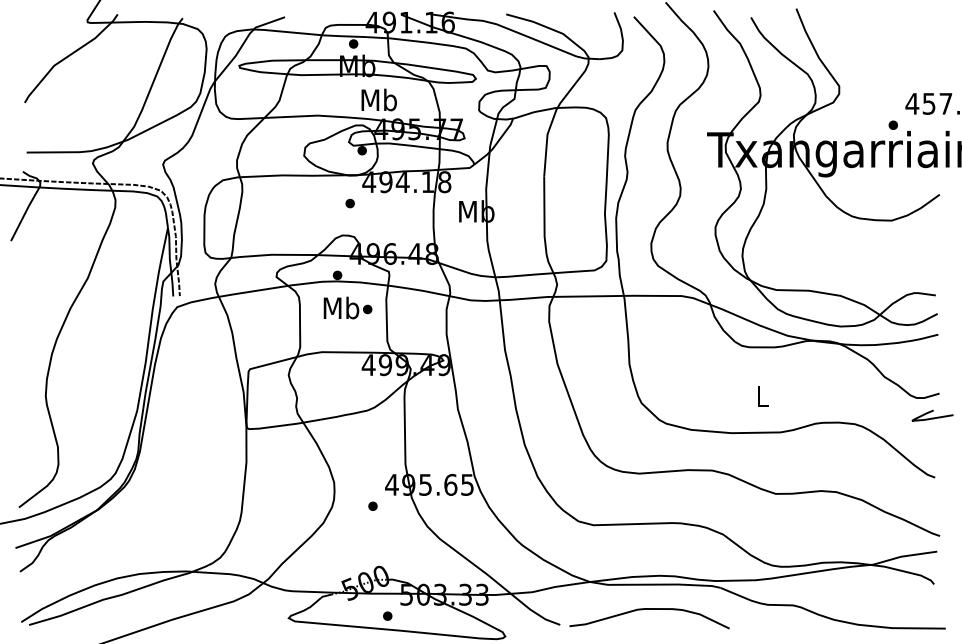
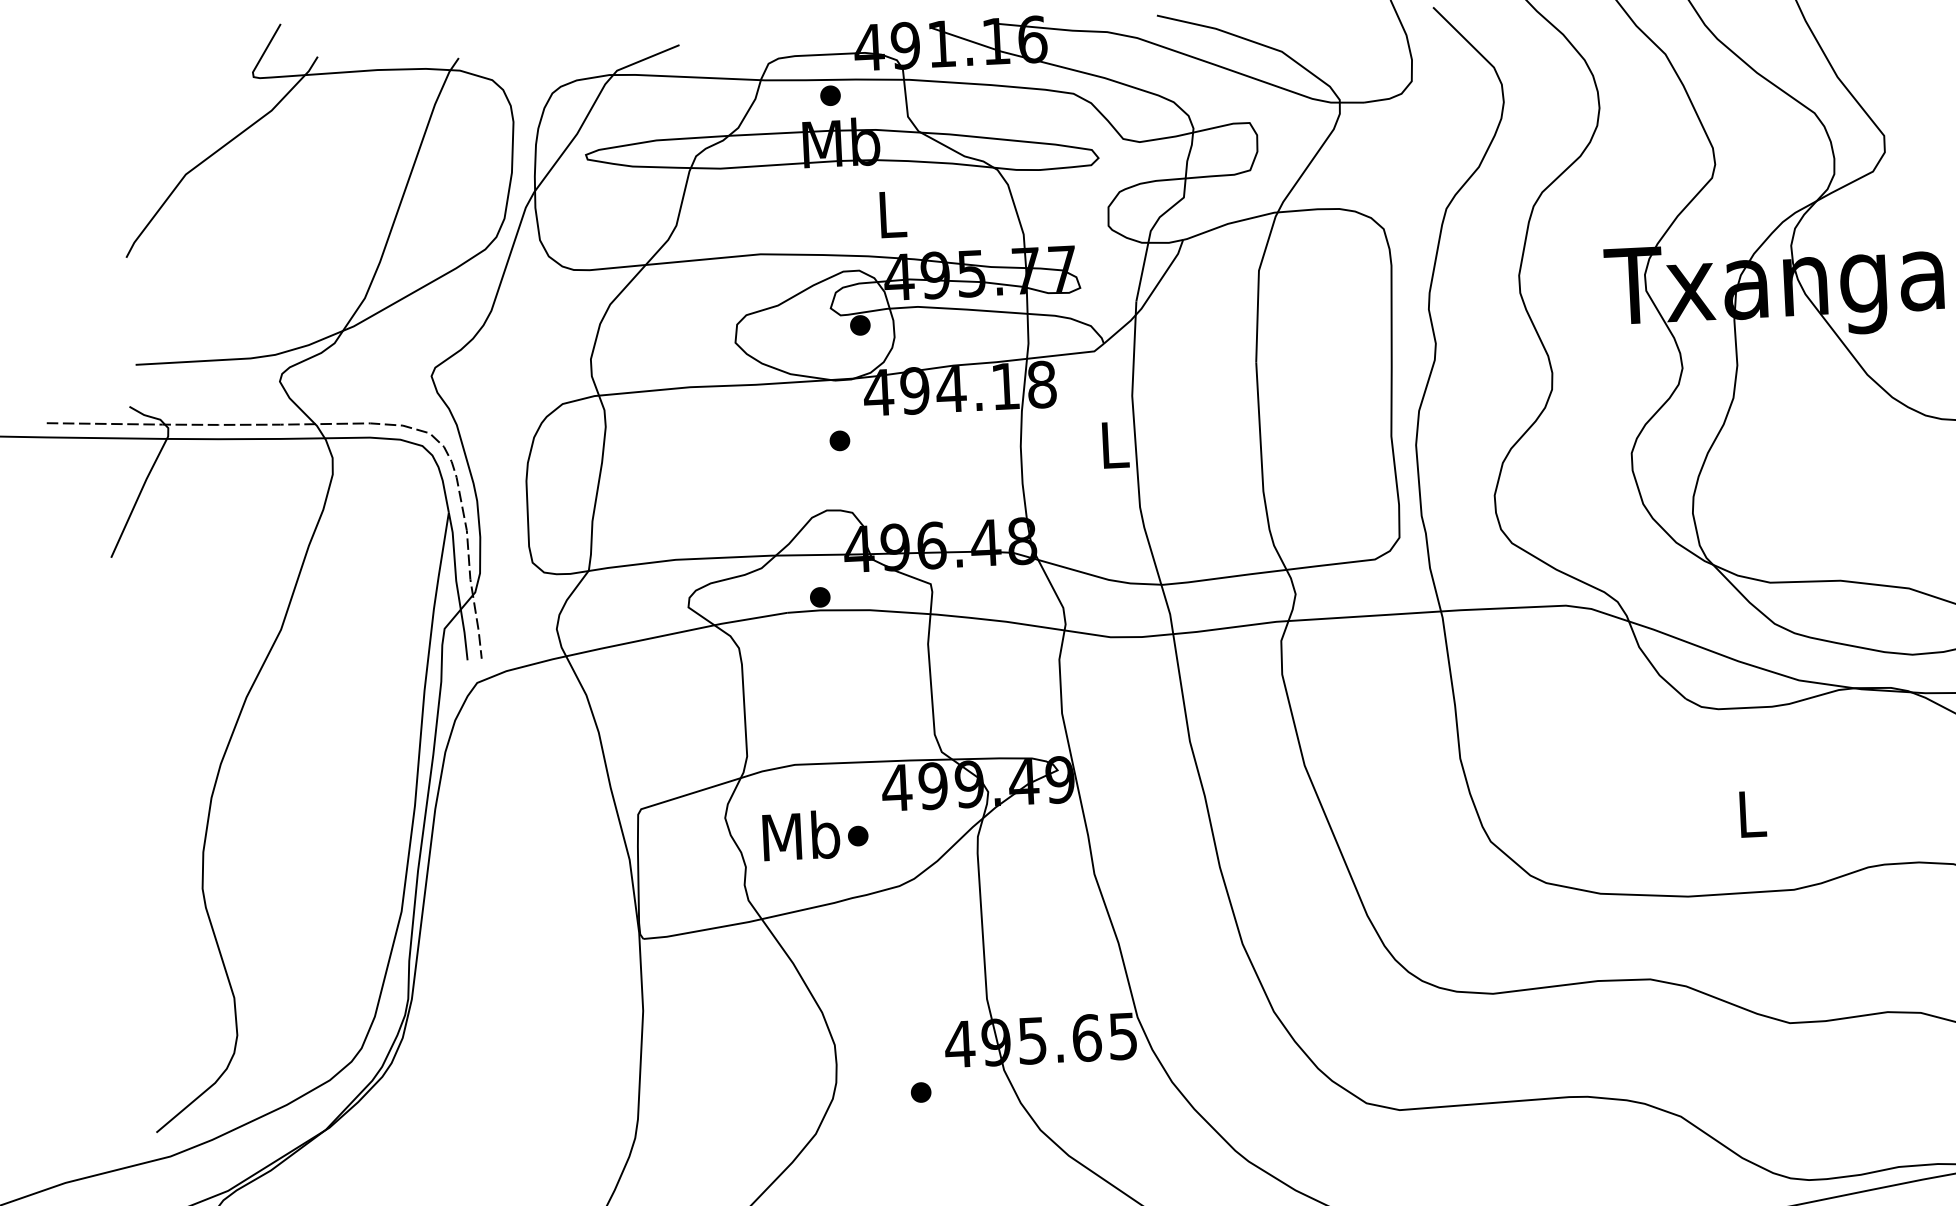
text: (378, 99) -> (890, 213), Mb -> L
text: (476, 211) -> (1113, 444), Mb -> L
text: (347, 307) -> (814, 833), moved

